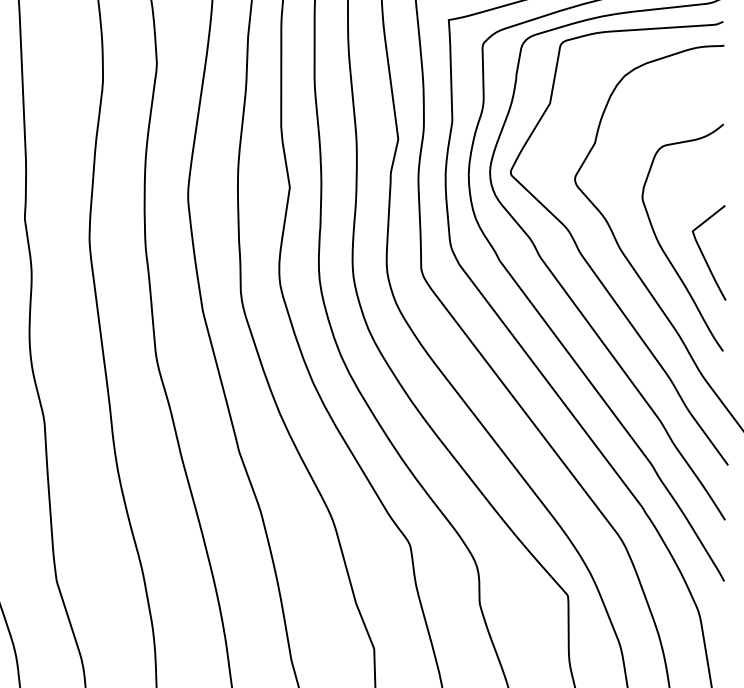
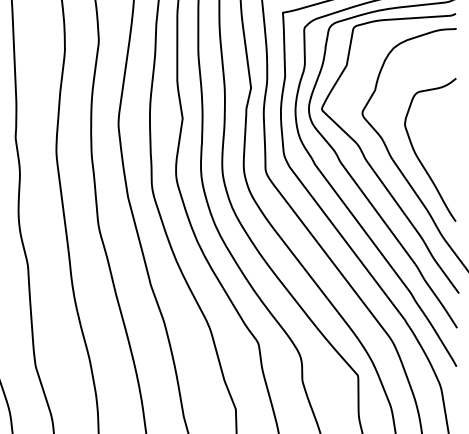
curve: (705, 255) -> (444, 161), removed

